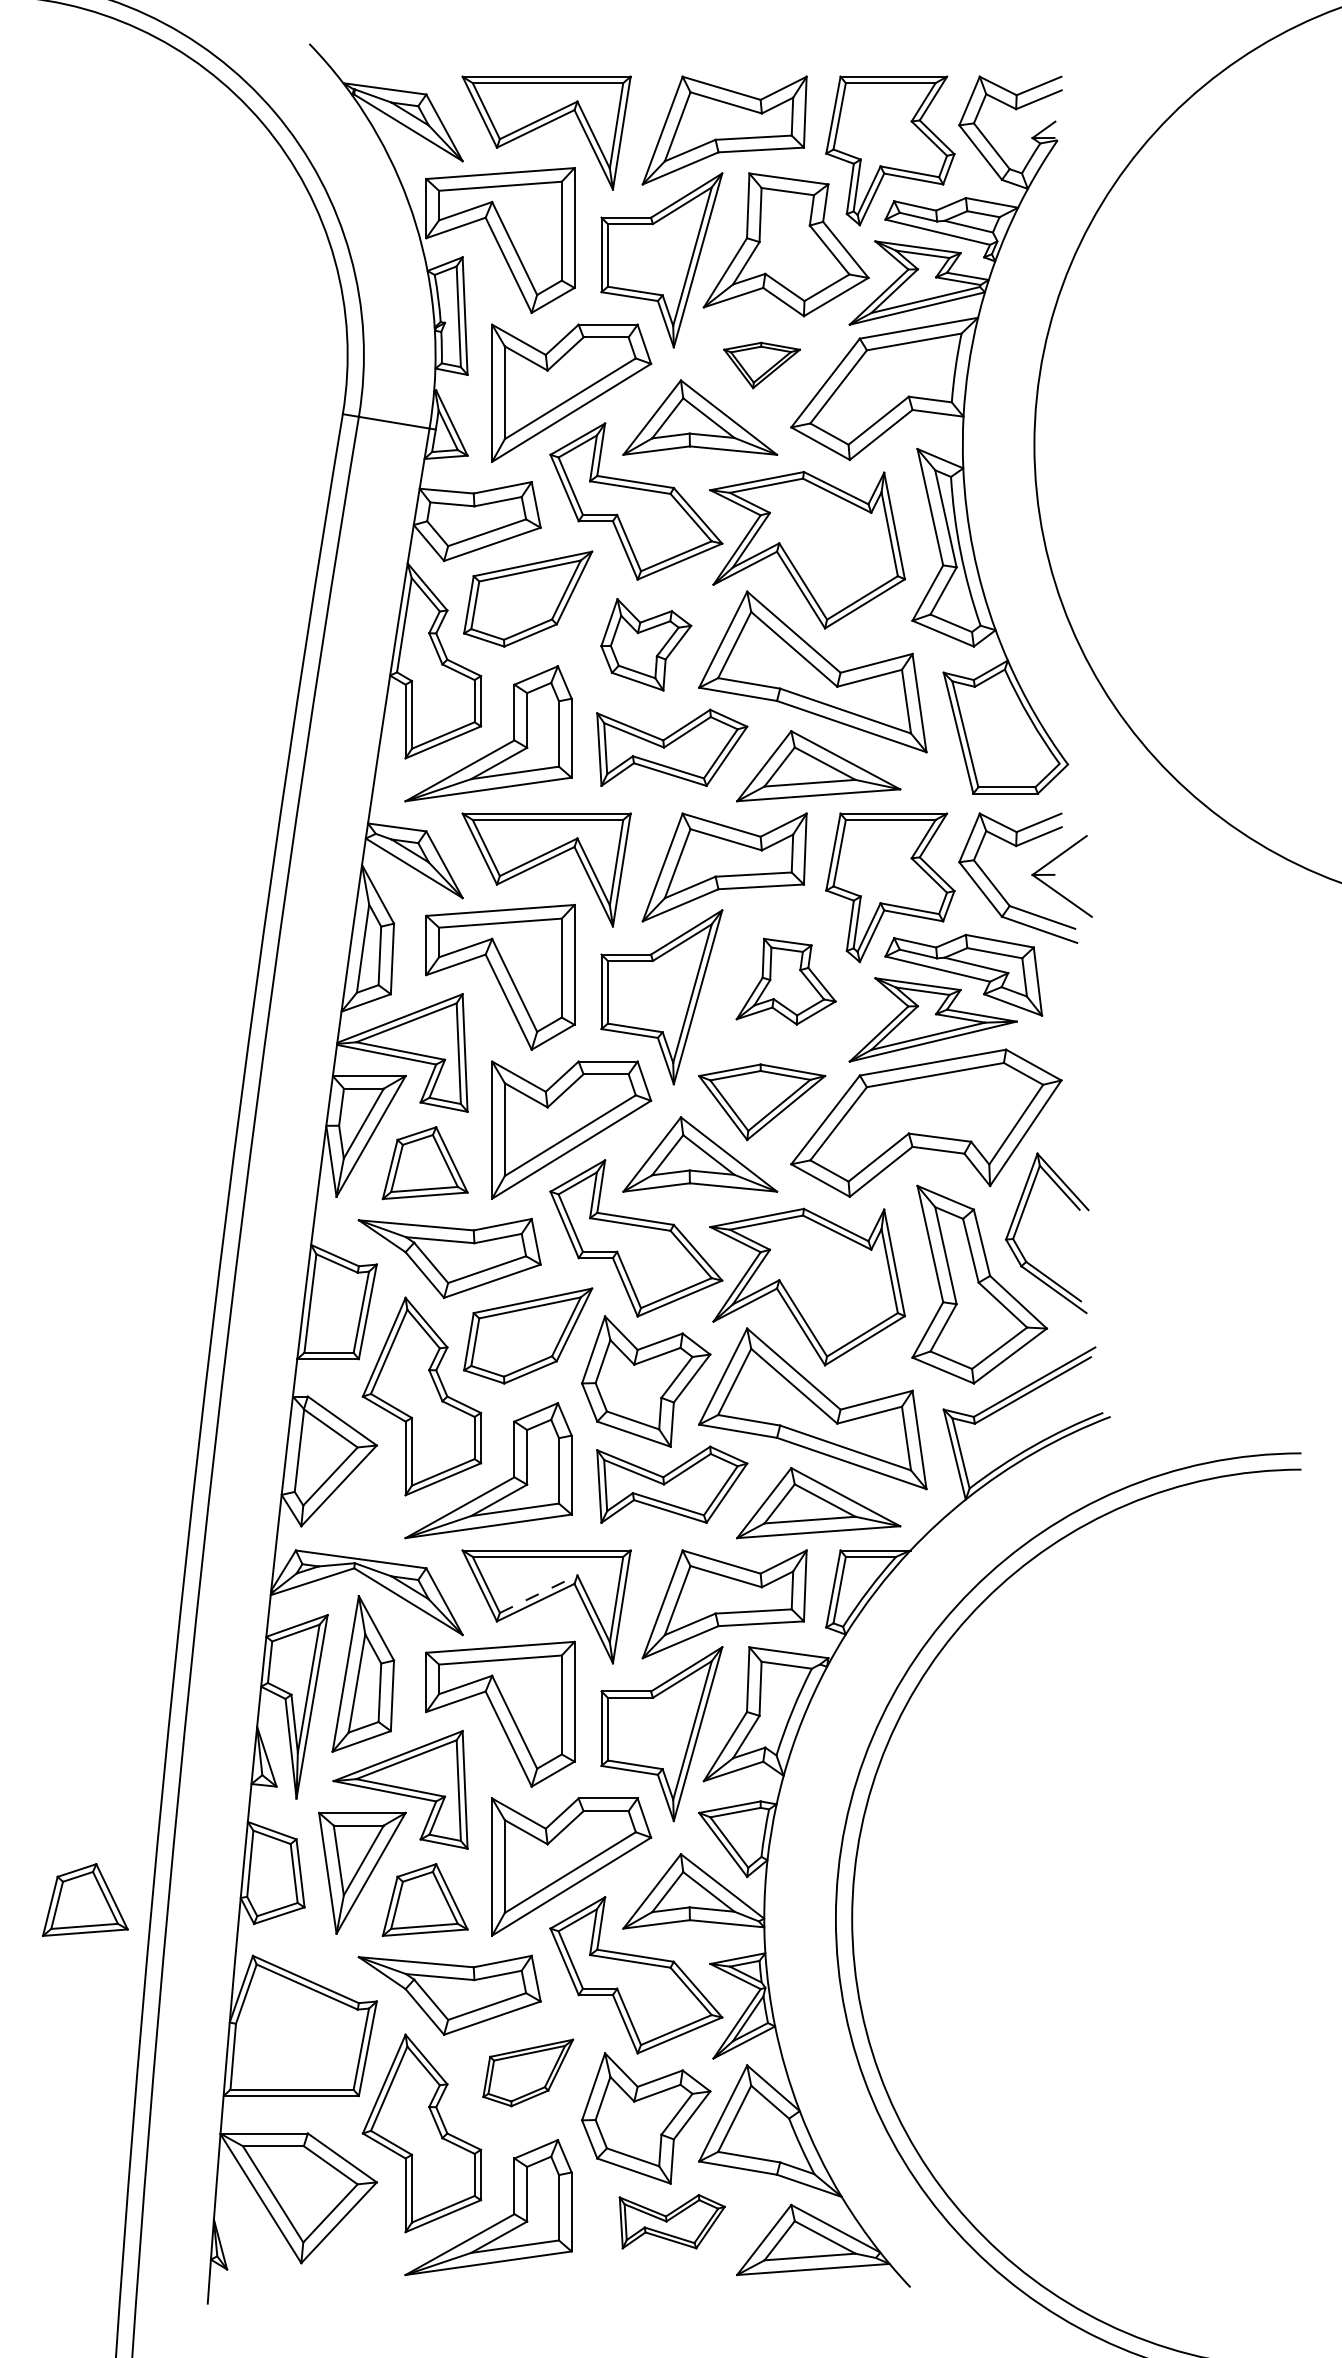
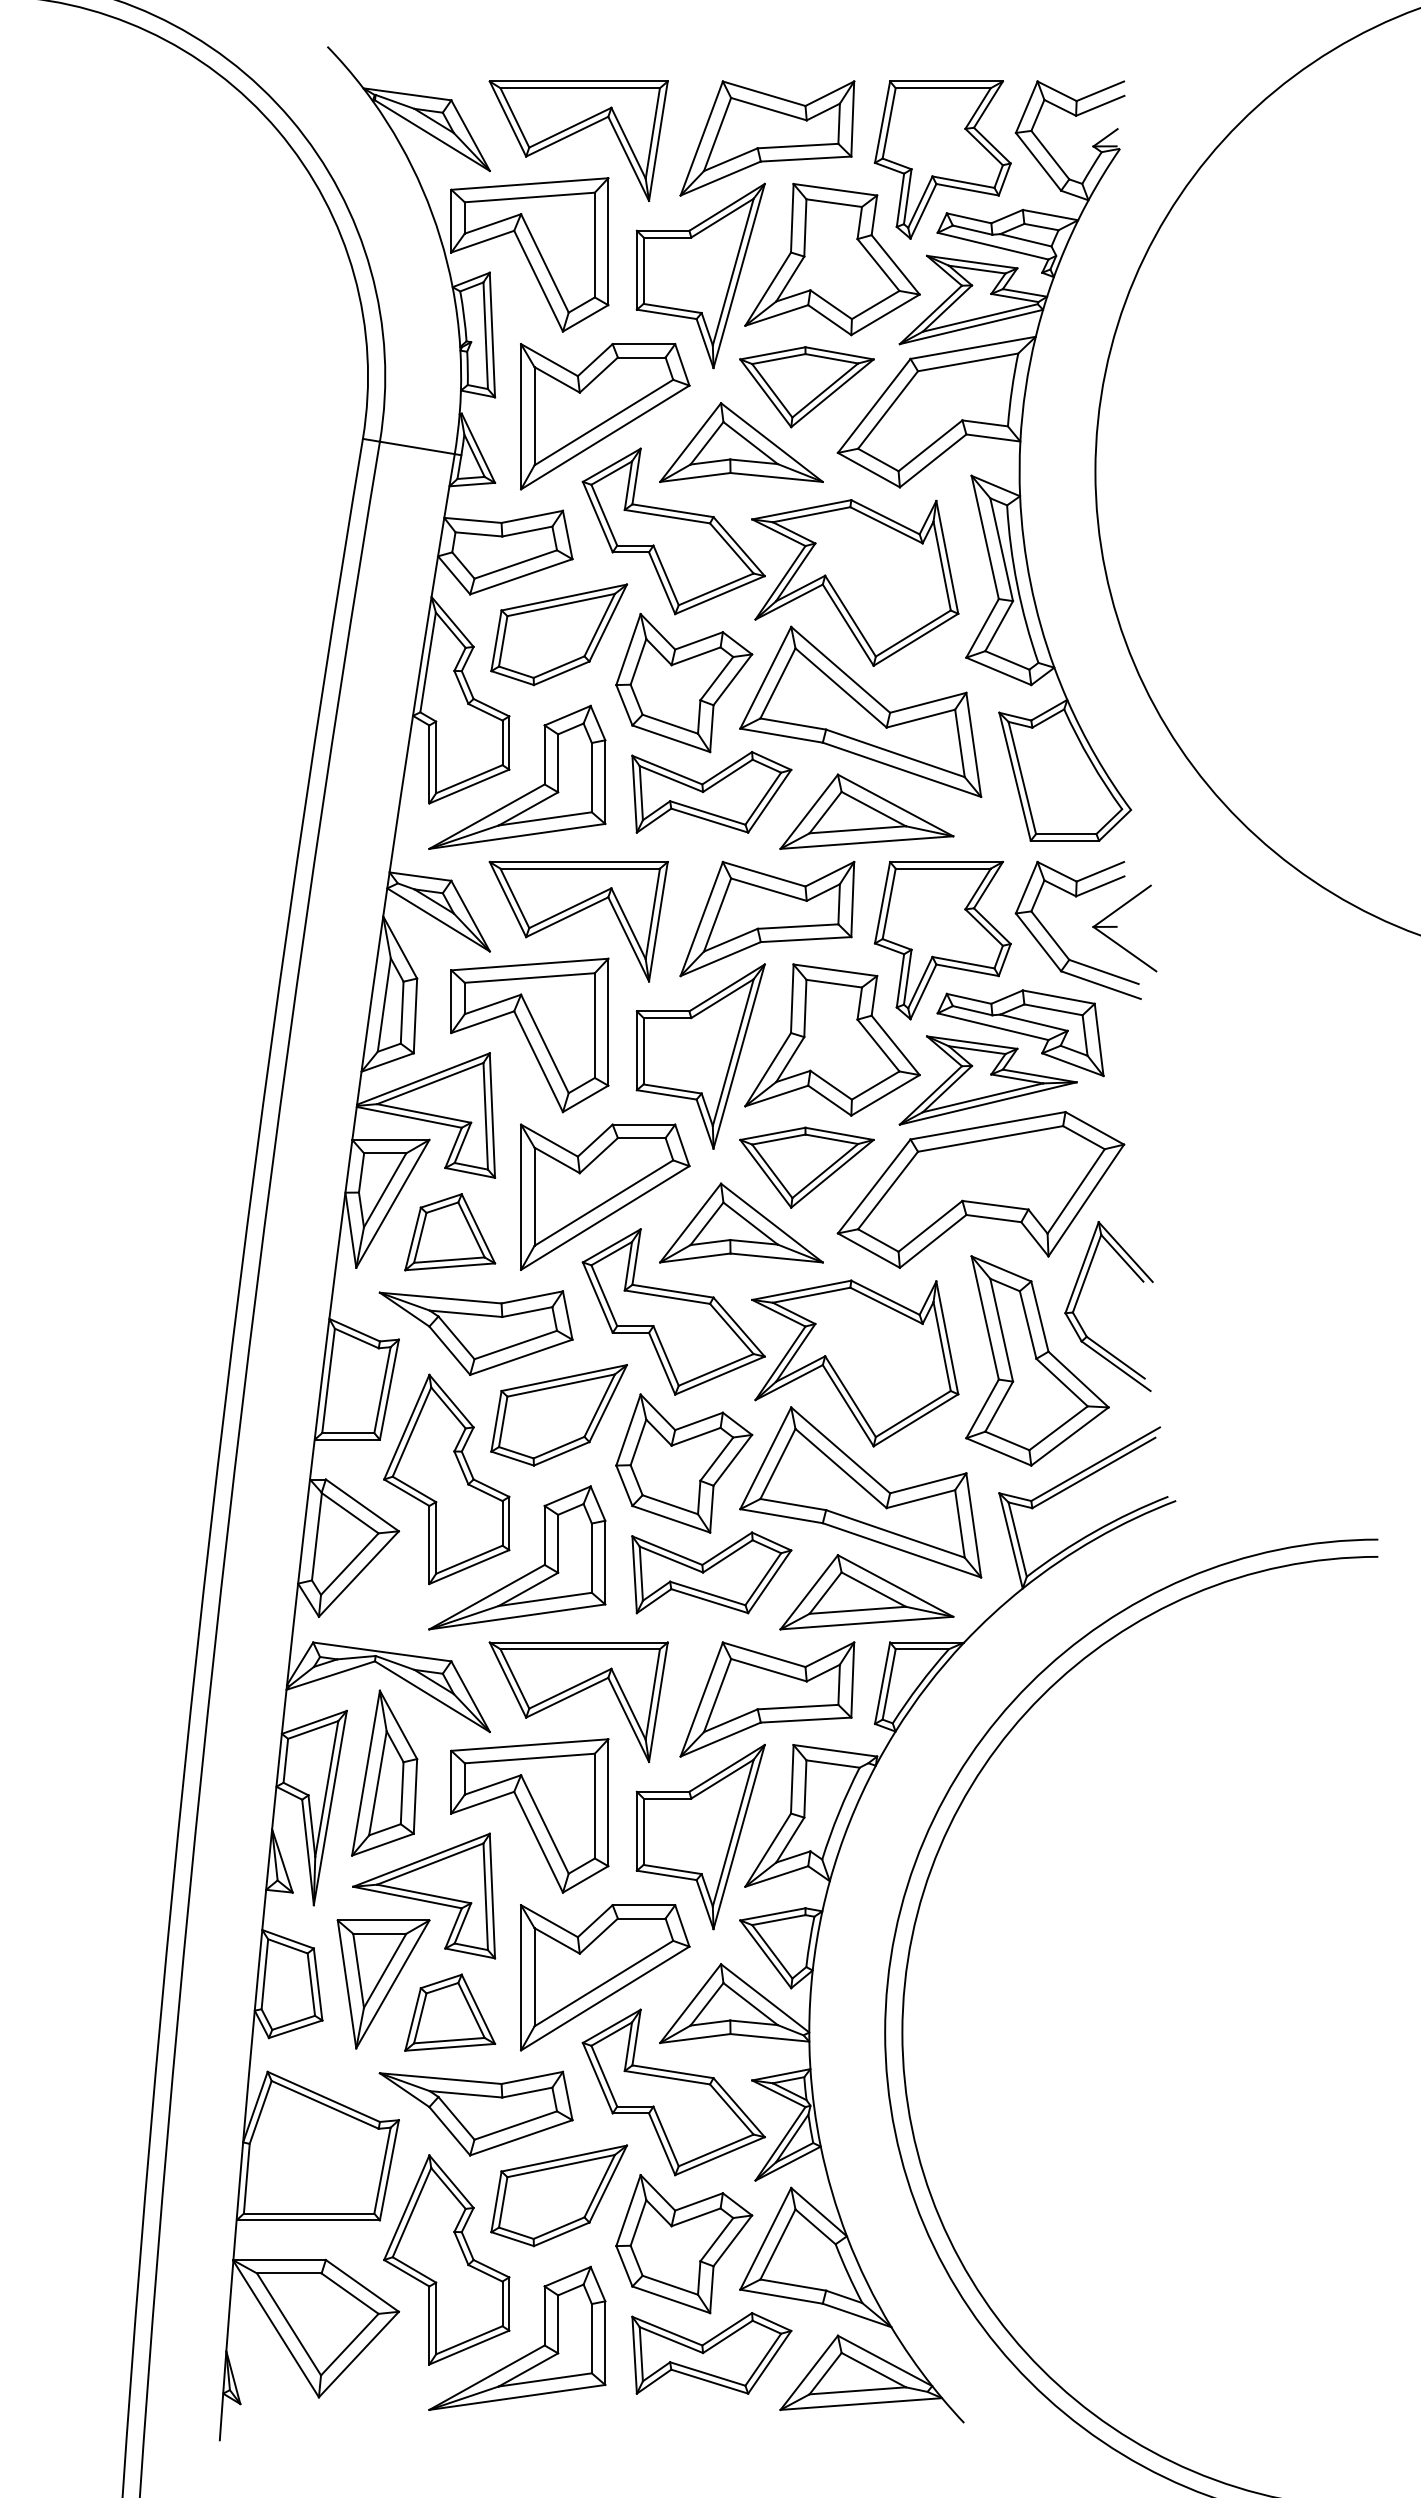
part: (761, 365) -> (806, 387), size x1.67
part: (646, 645) -> (684, 683), size x1.43
part: (786, 981) -> (832, 1039), size x1.67
line: (538, 1593) -> (570, 1688), dashed -> solid
part: (85, 1899) -> (90, 2012), removed
part: (528, 2072) -> (559, 2195), size x1.43
part: (671, 2221) -> (711, 2353), size x1.43

